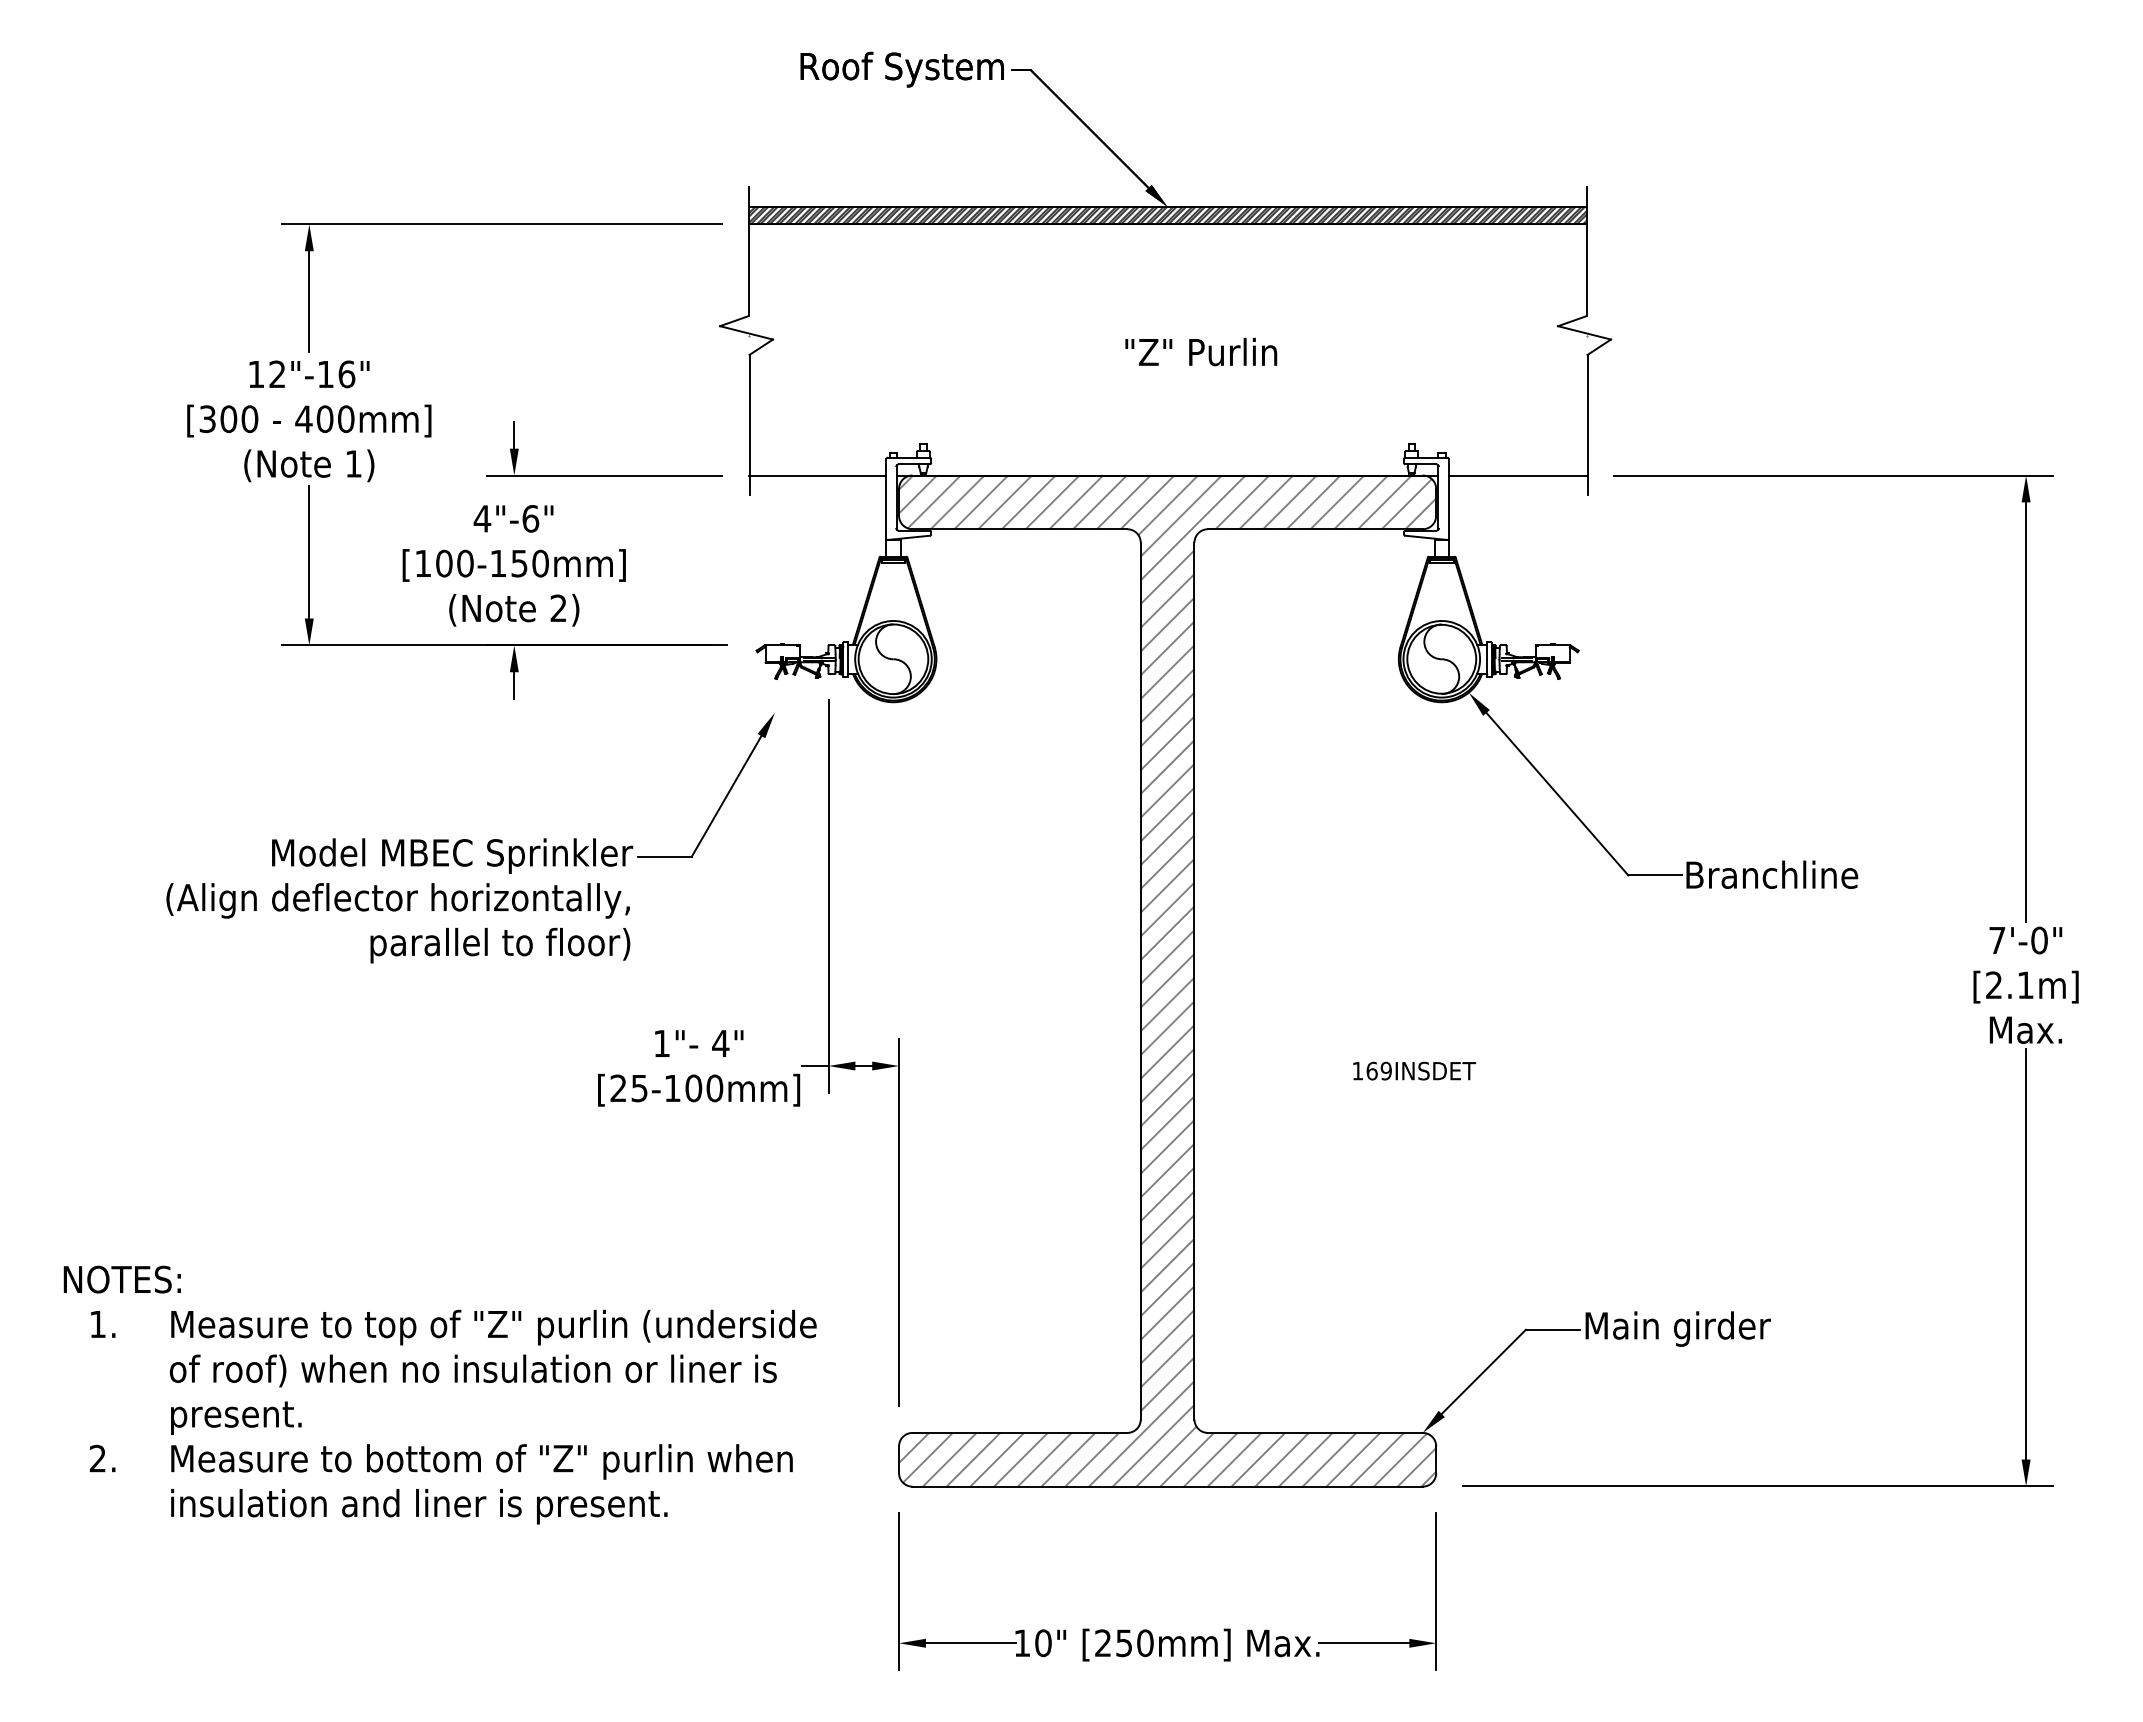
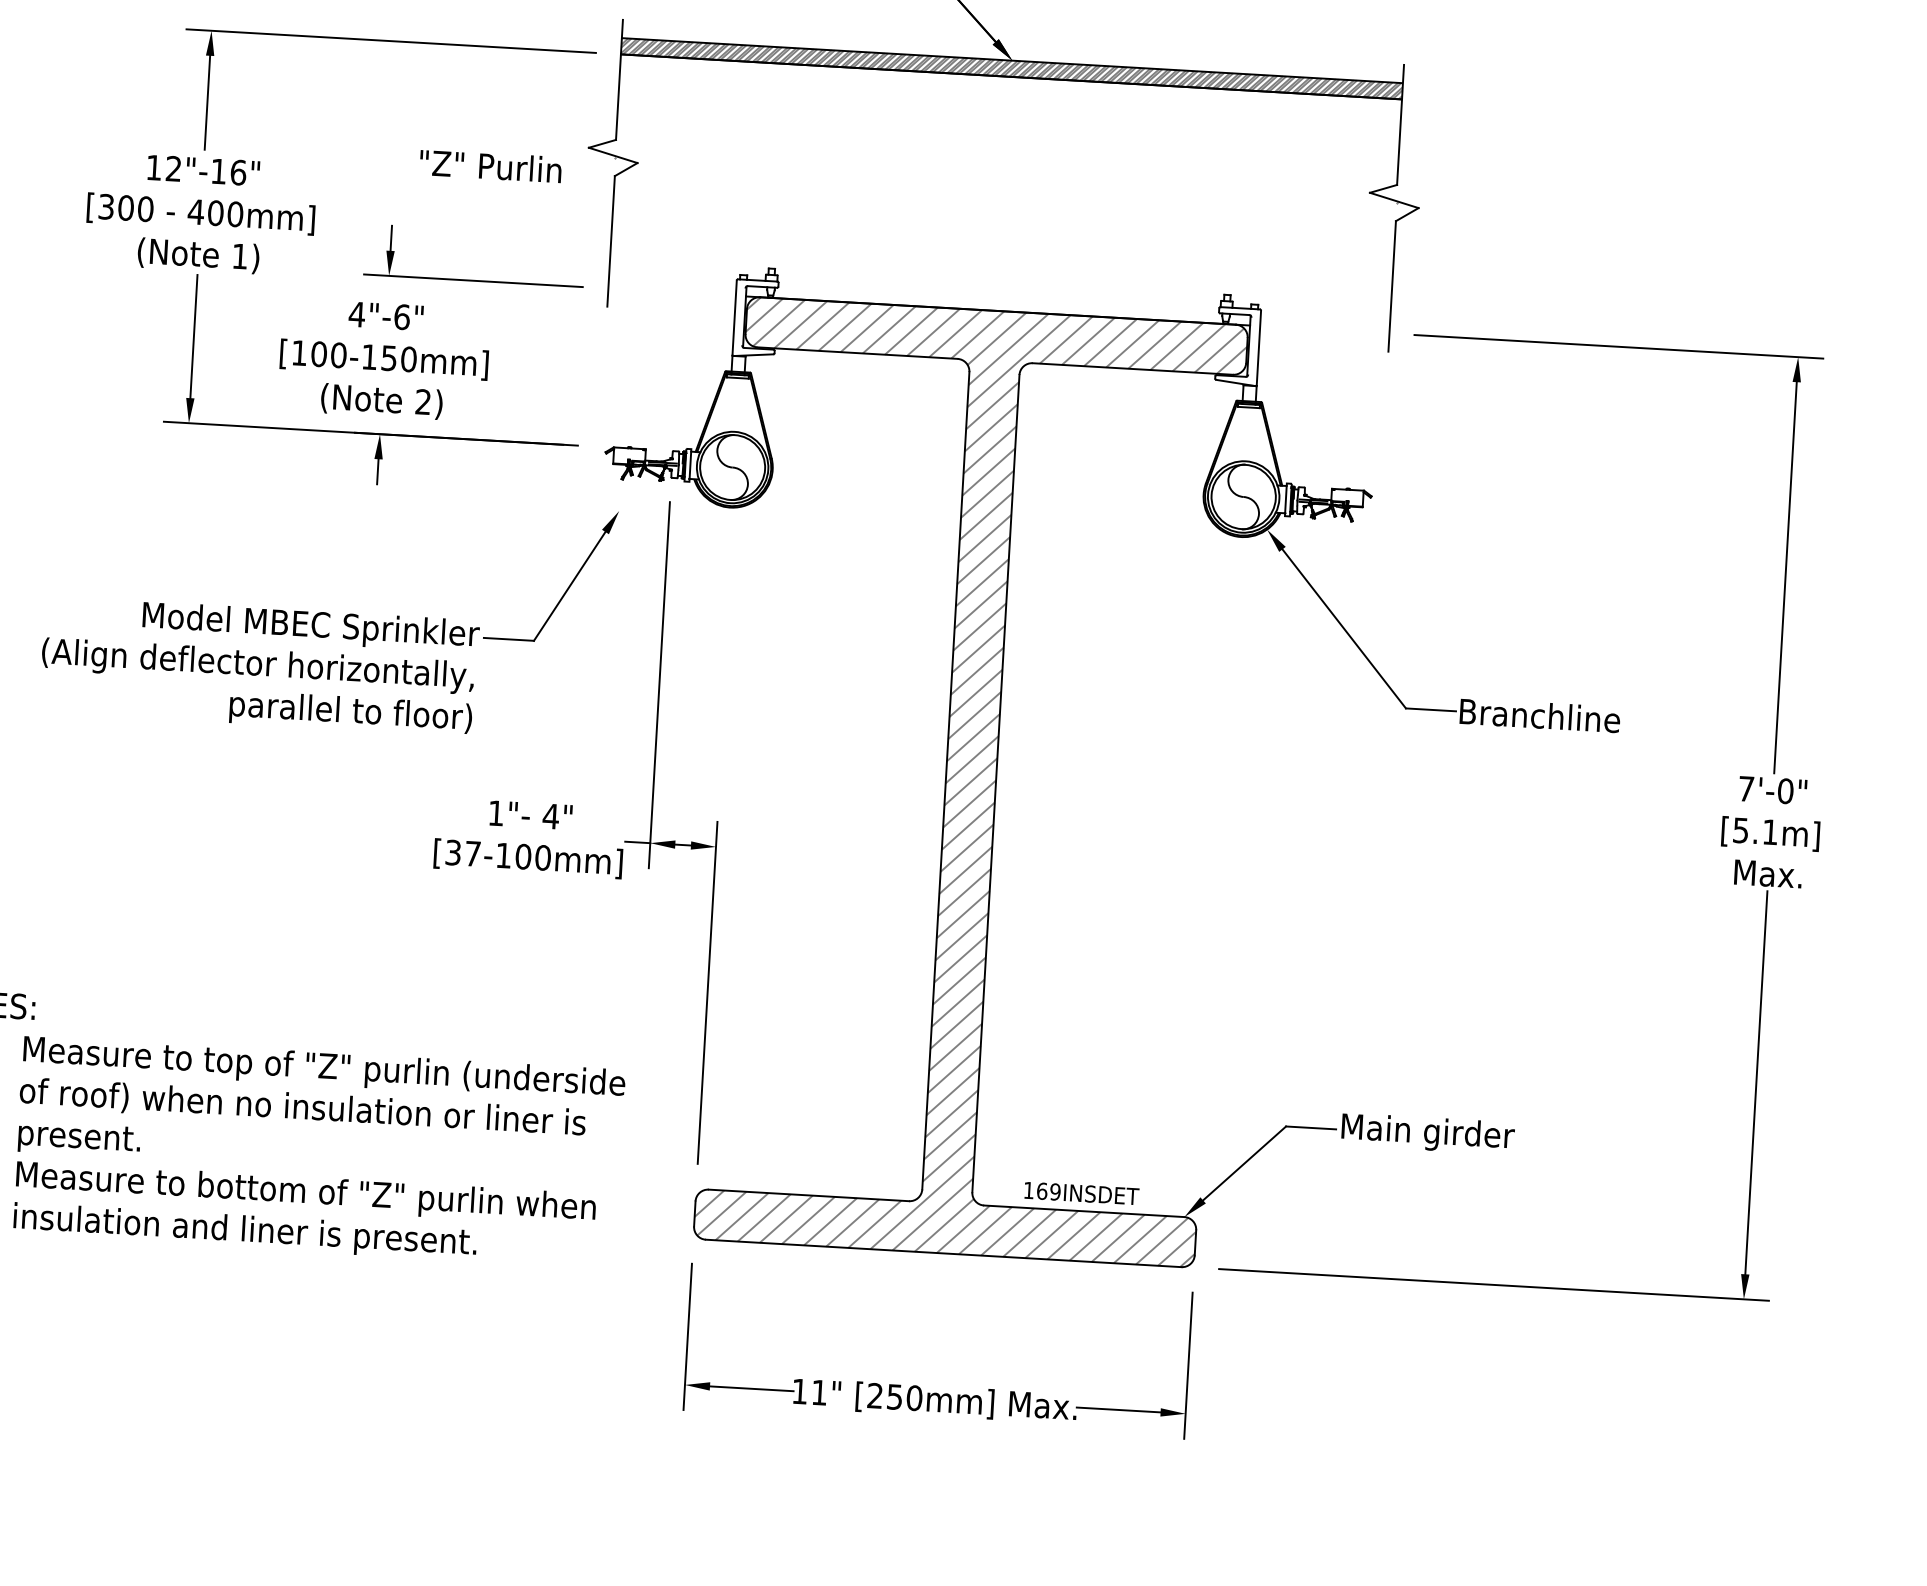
hatch: (1167, 215) -> (1011, 68), removed
text: (1201, 351) -> (491, 165), moved
line: (817, 475) -> (671, 292), removed
line: (1517, 475) -> (1324, 329), removed
text: (1993, 985) -> (1740, 830), [2.1m] -> [5.1m]
text: (1414, 1070) -> (1081, 1192), moved
text: (628, 1088) -> (462, 853), [25-100mm] -> [37-100mm]
text: (1043, 1643) -> (819, 1392), 10" -> 11"

